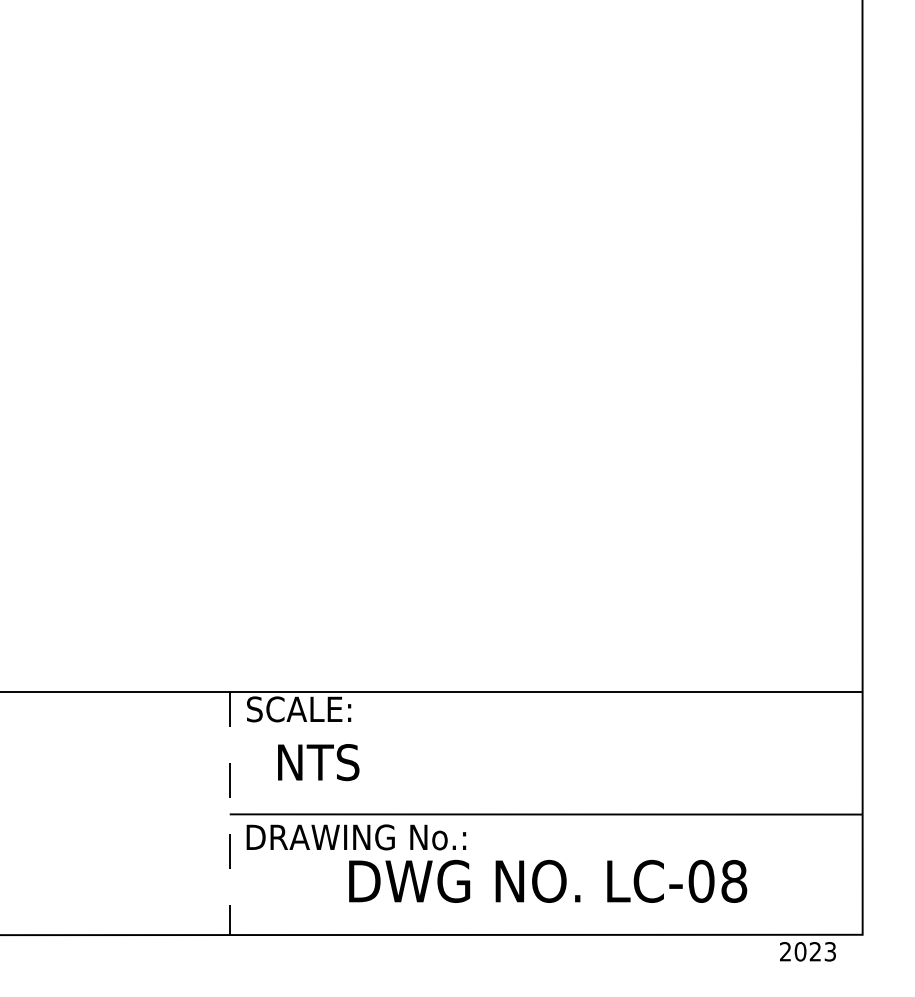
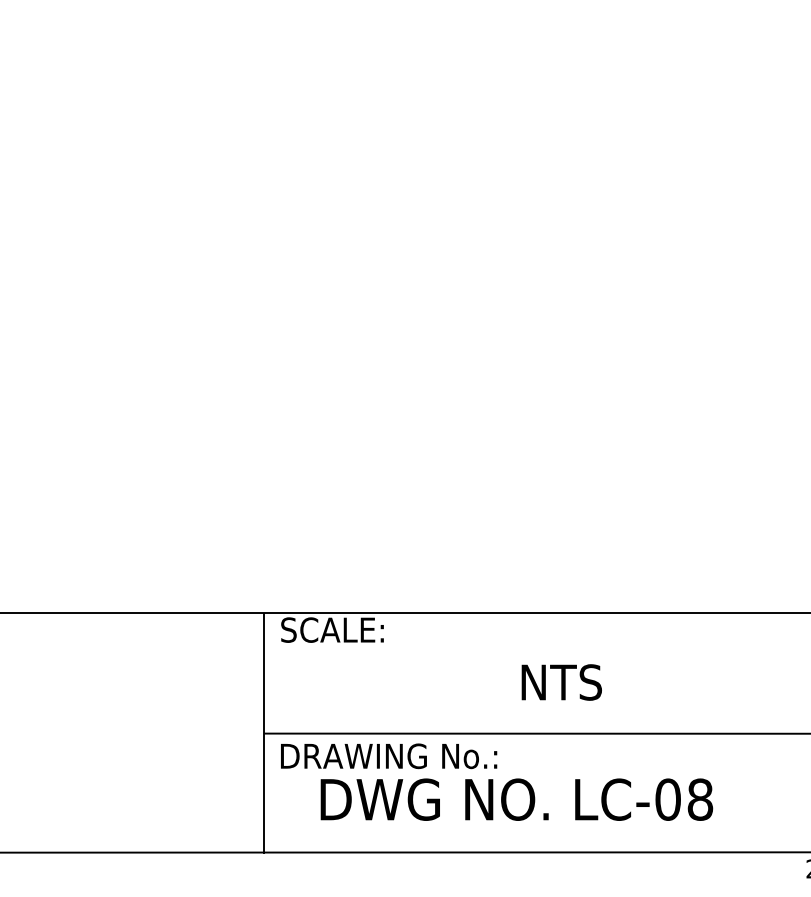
text: (318, 762) -> (561, 682), moved
line: (229, 814) -> (263, 733), dashed -> solid
text: (548, 880) -> (517, 798), moved

